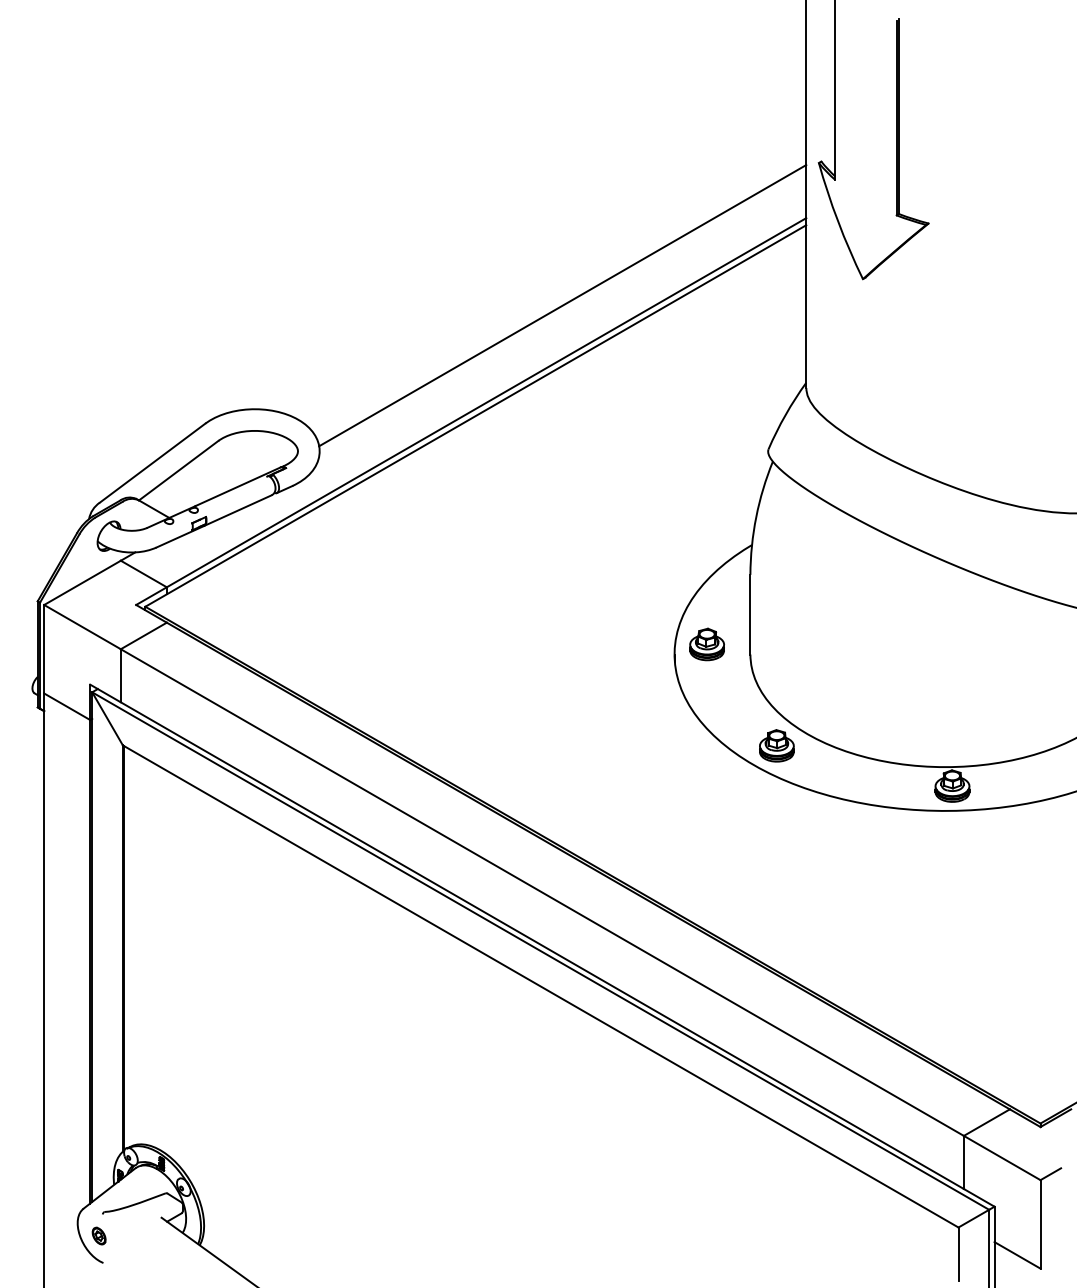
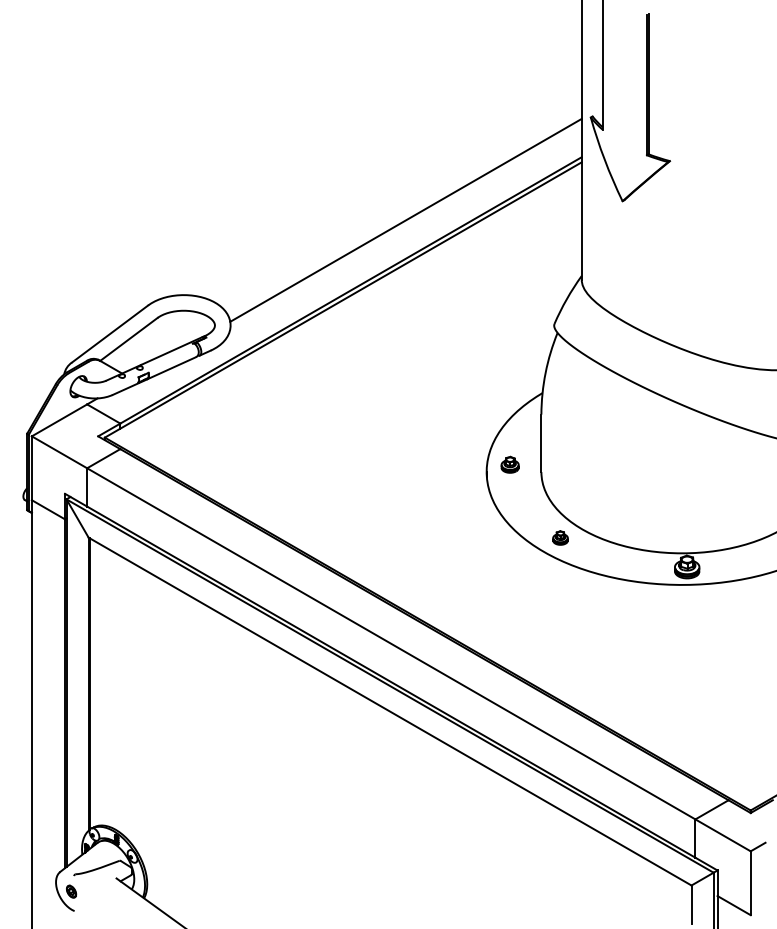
part: (706, 644) -> (509, 464), size x0.7
part: (776, 745) -> (560, 537), size x0.6

